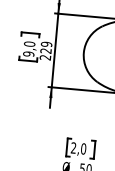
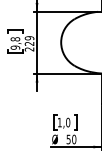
text: (29, 44) -> (15, 39), 9,0 -> 9,8
text: (73, 147) -> (59, 122), 2,0 -> 1,0

